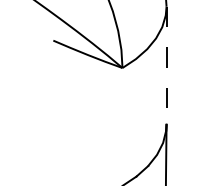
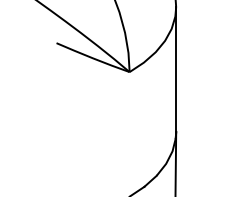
line: (166, 66) -> (176, 70), dashed -> solid

